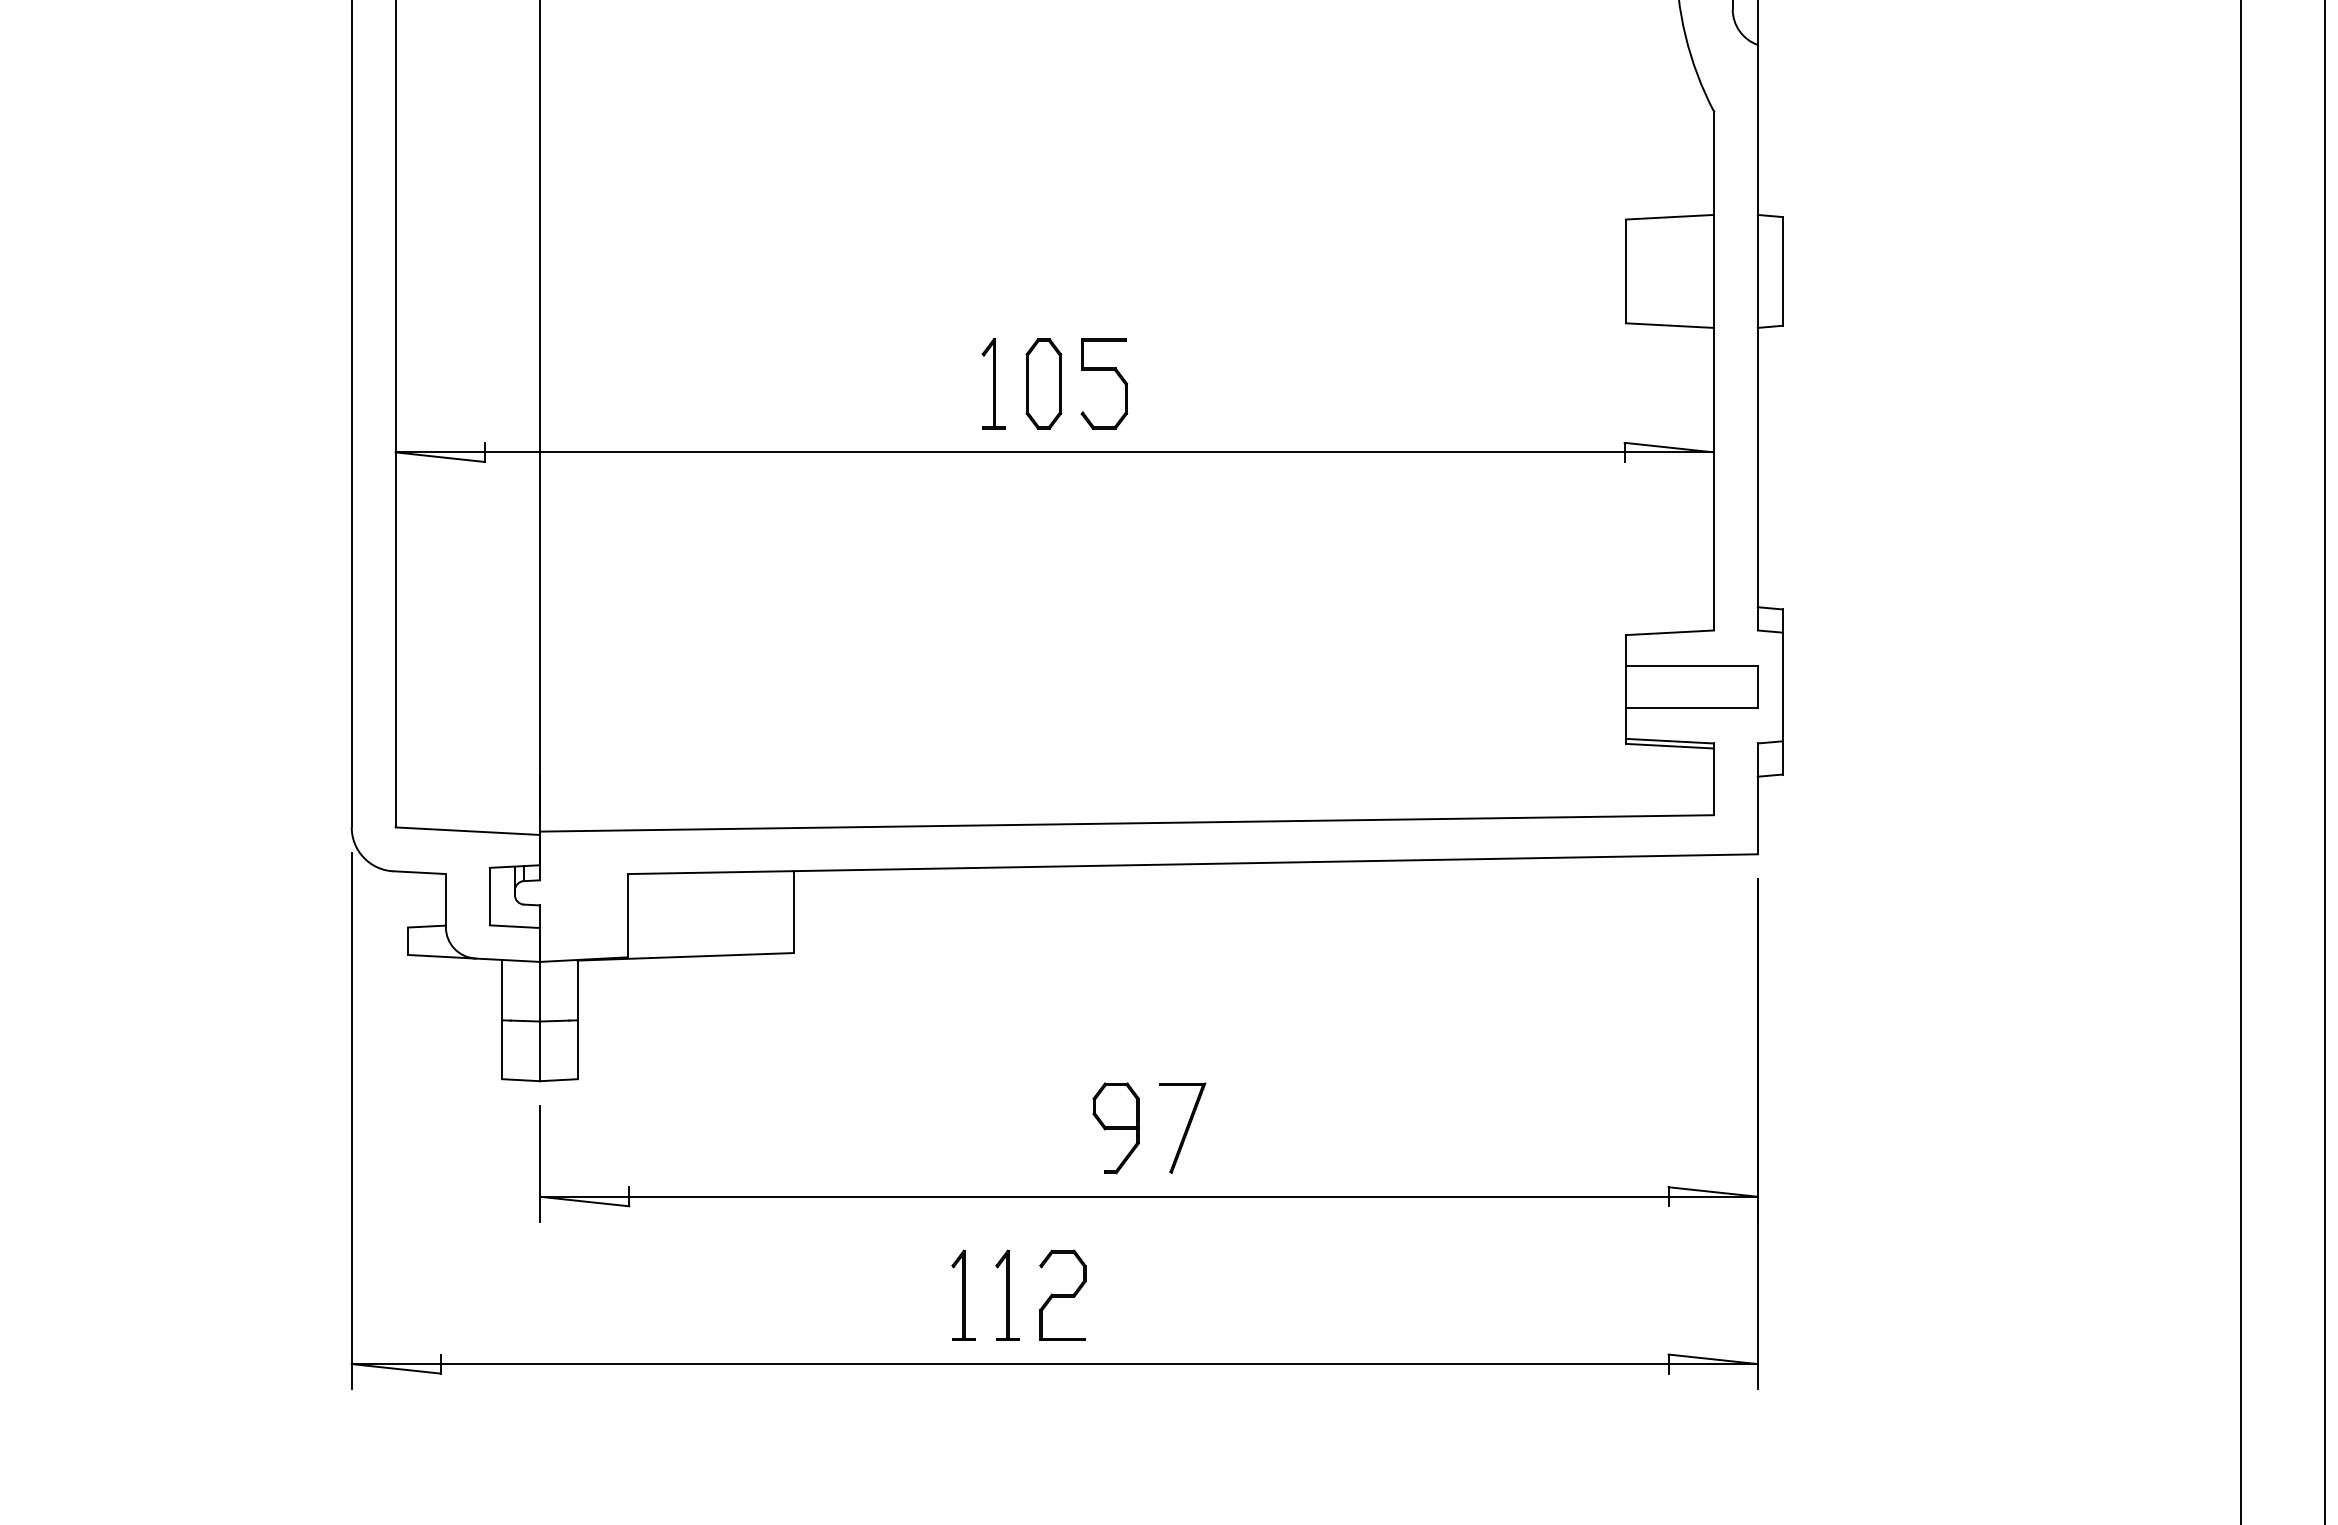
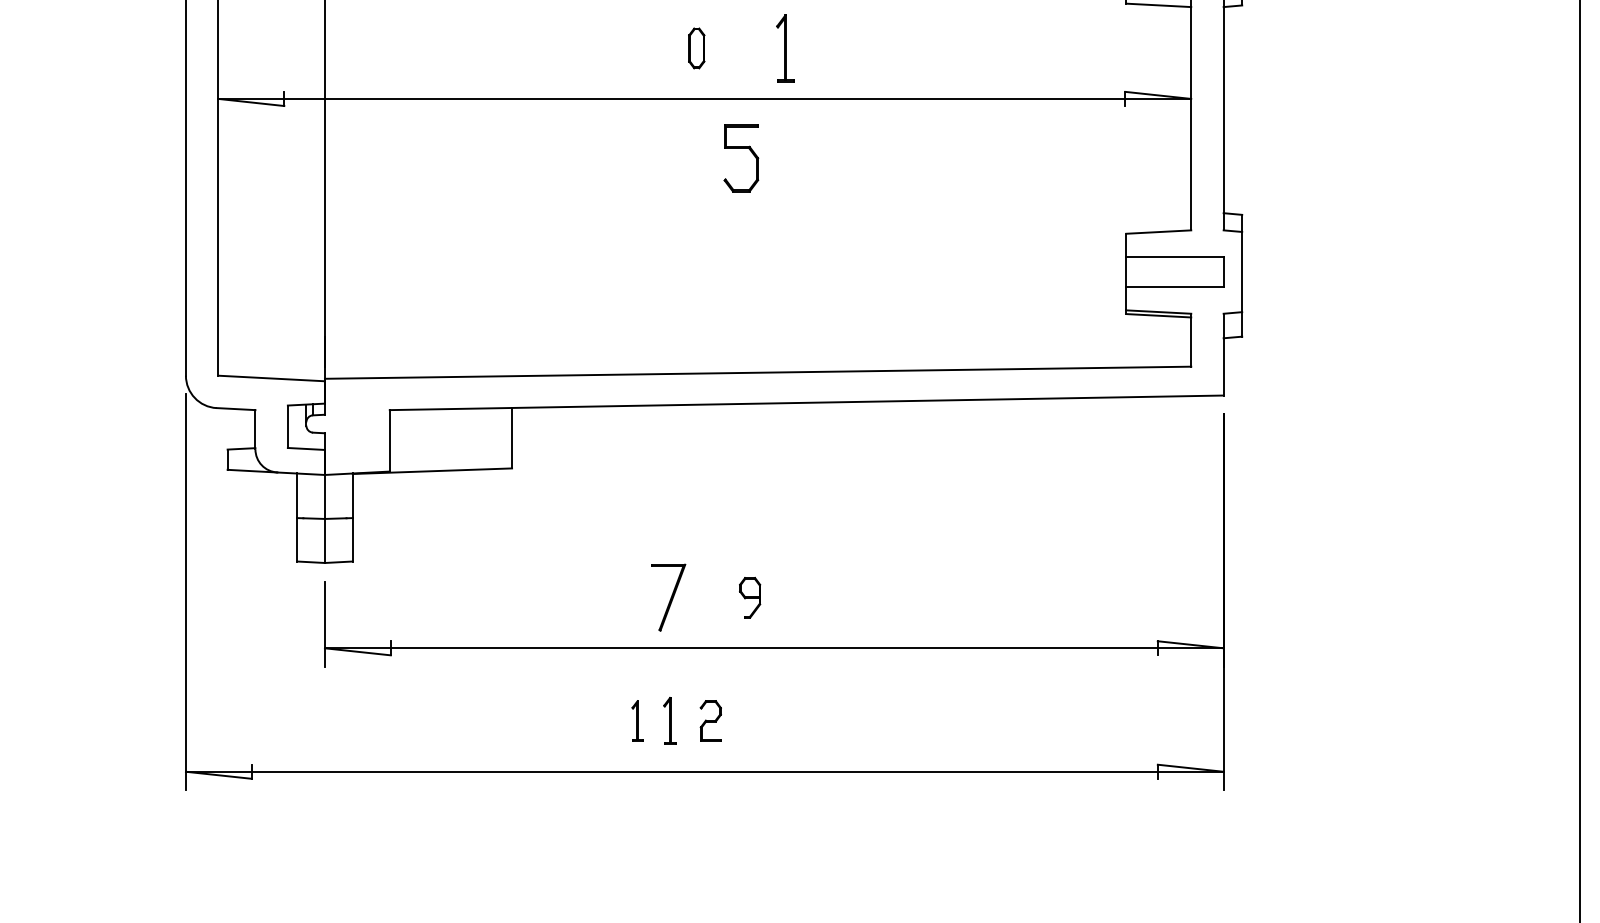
part: (1104, 370) -> (741, 148), moved
part: (993, 383) -> (785, 48), moved
part: (1043, 383) -> (696, 48), size x0.6
part: (1182, 1127) -> (668, 597), moved
part: (1115, 1128) -> (749, 597), size x0.6
part: (963, 1294) -> (637, 720), size x0.6
part: (1007, 1294) -> (669, 720), size x0.7
part: (1062, 1294) -> (710, 720), size x0.6

